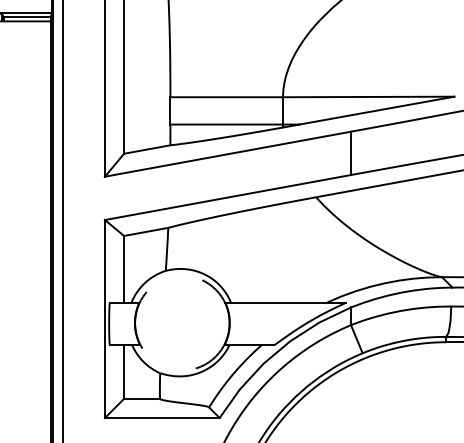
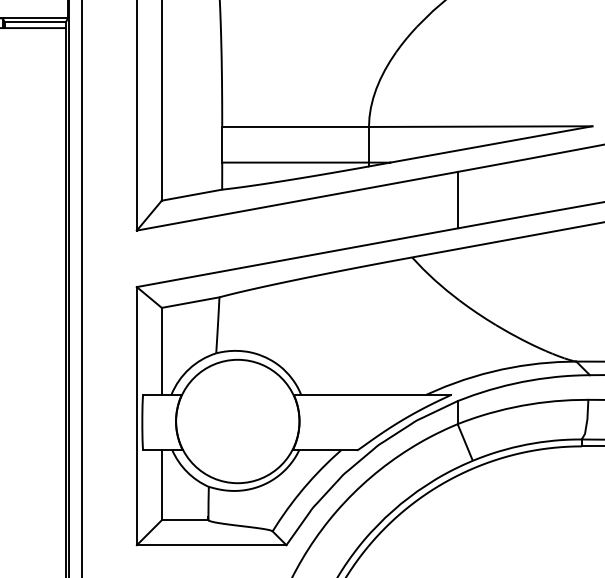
circle: (182, 322) -> (237, 420), dashed -> solid

